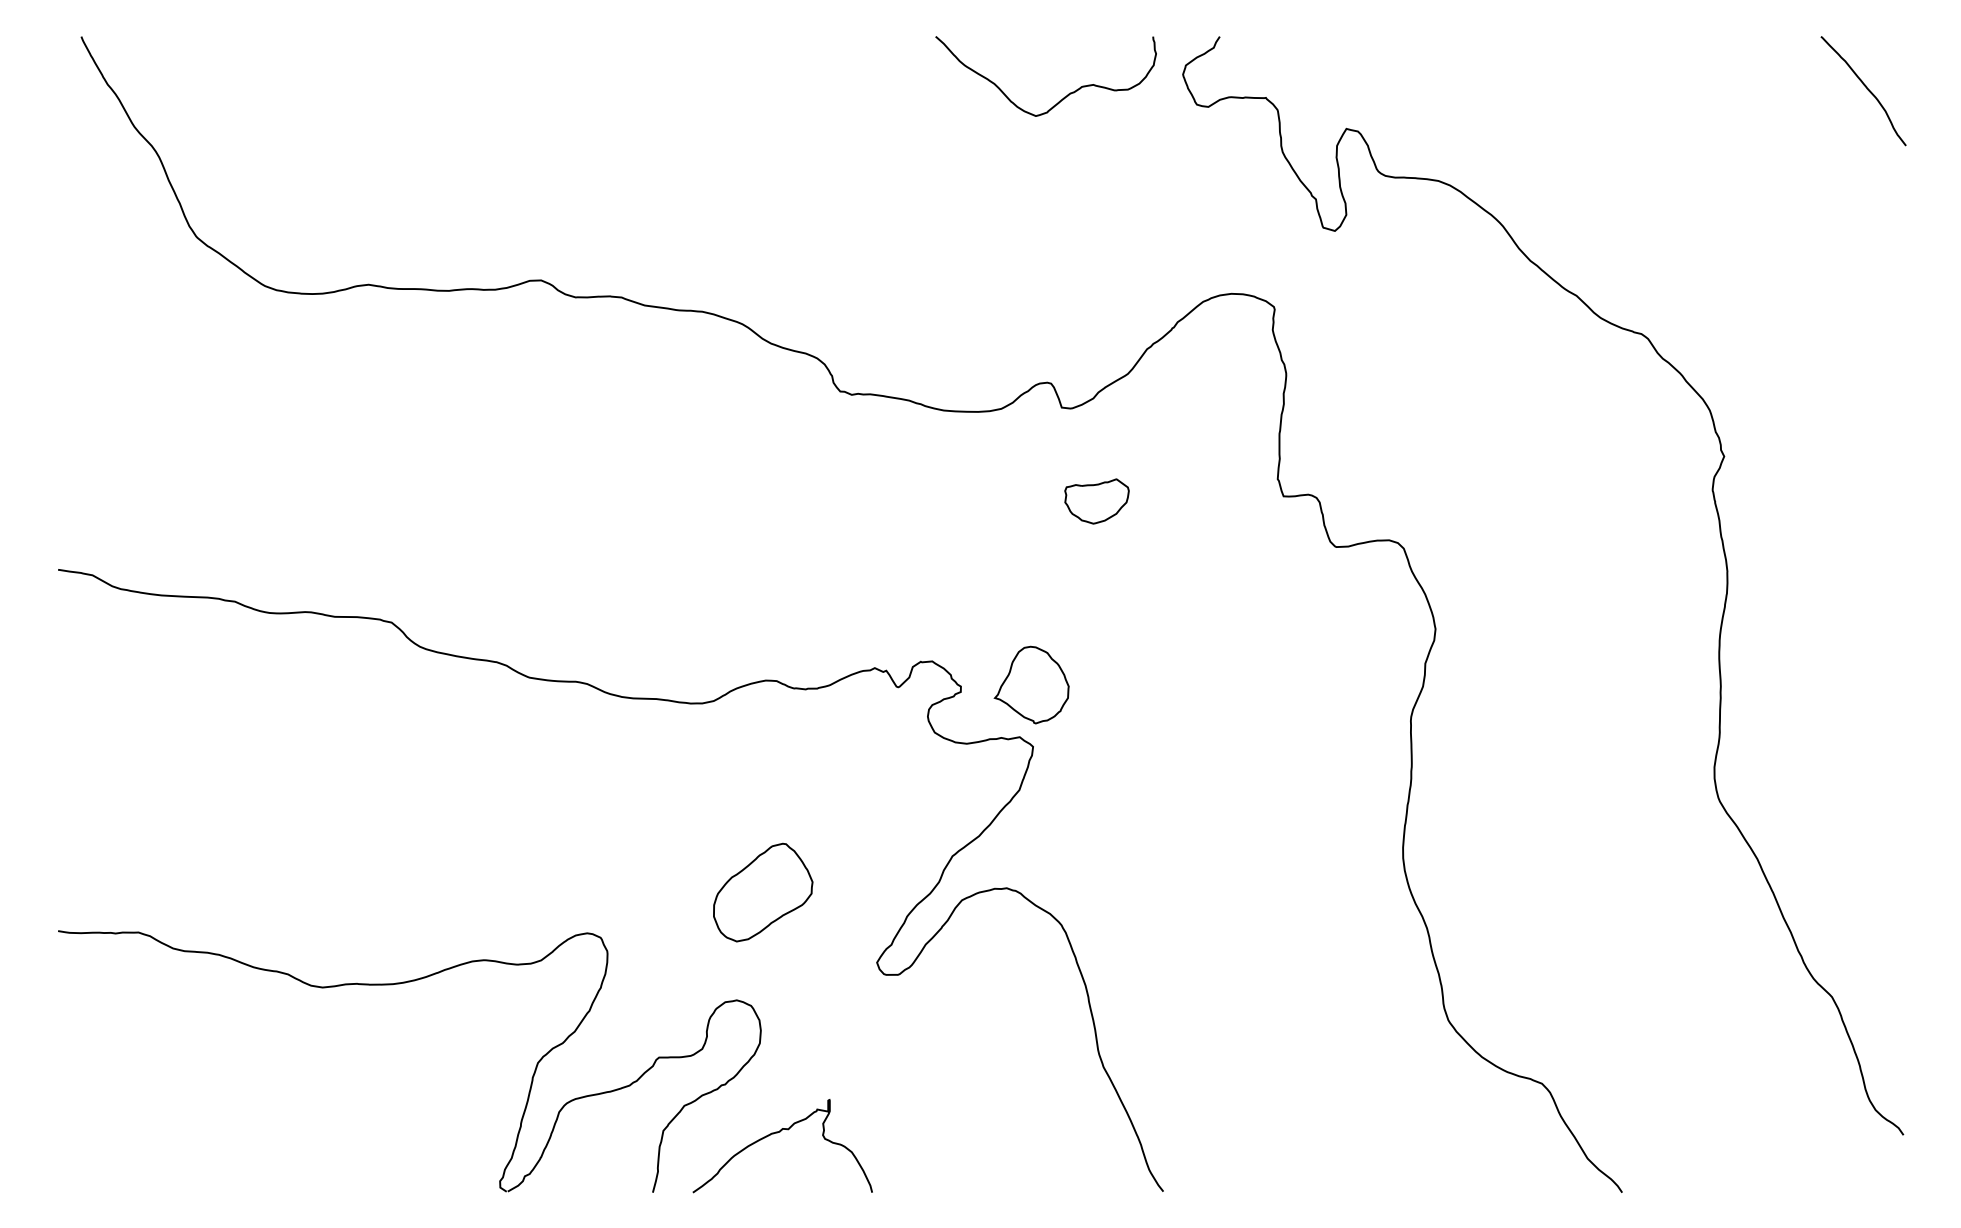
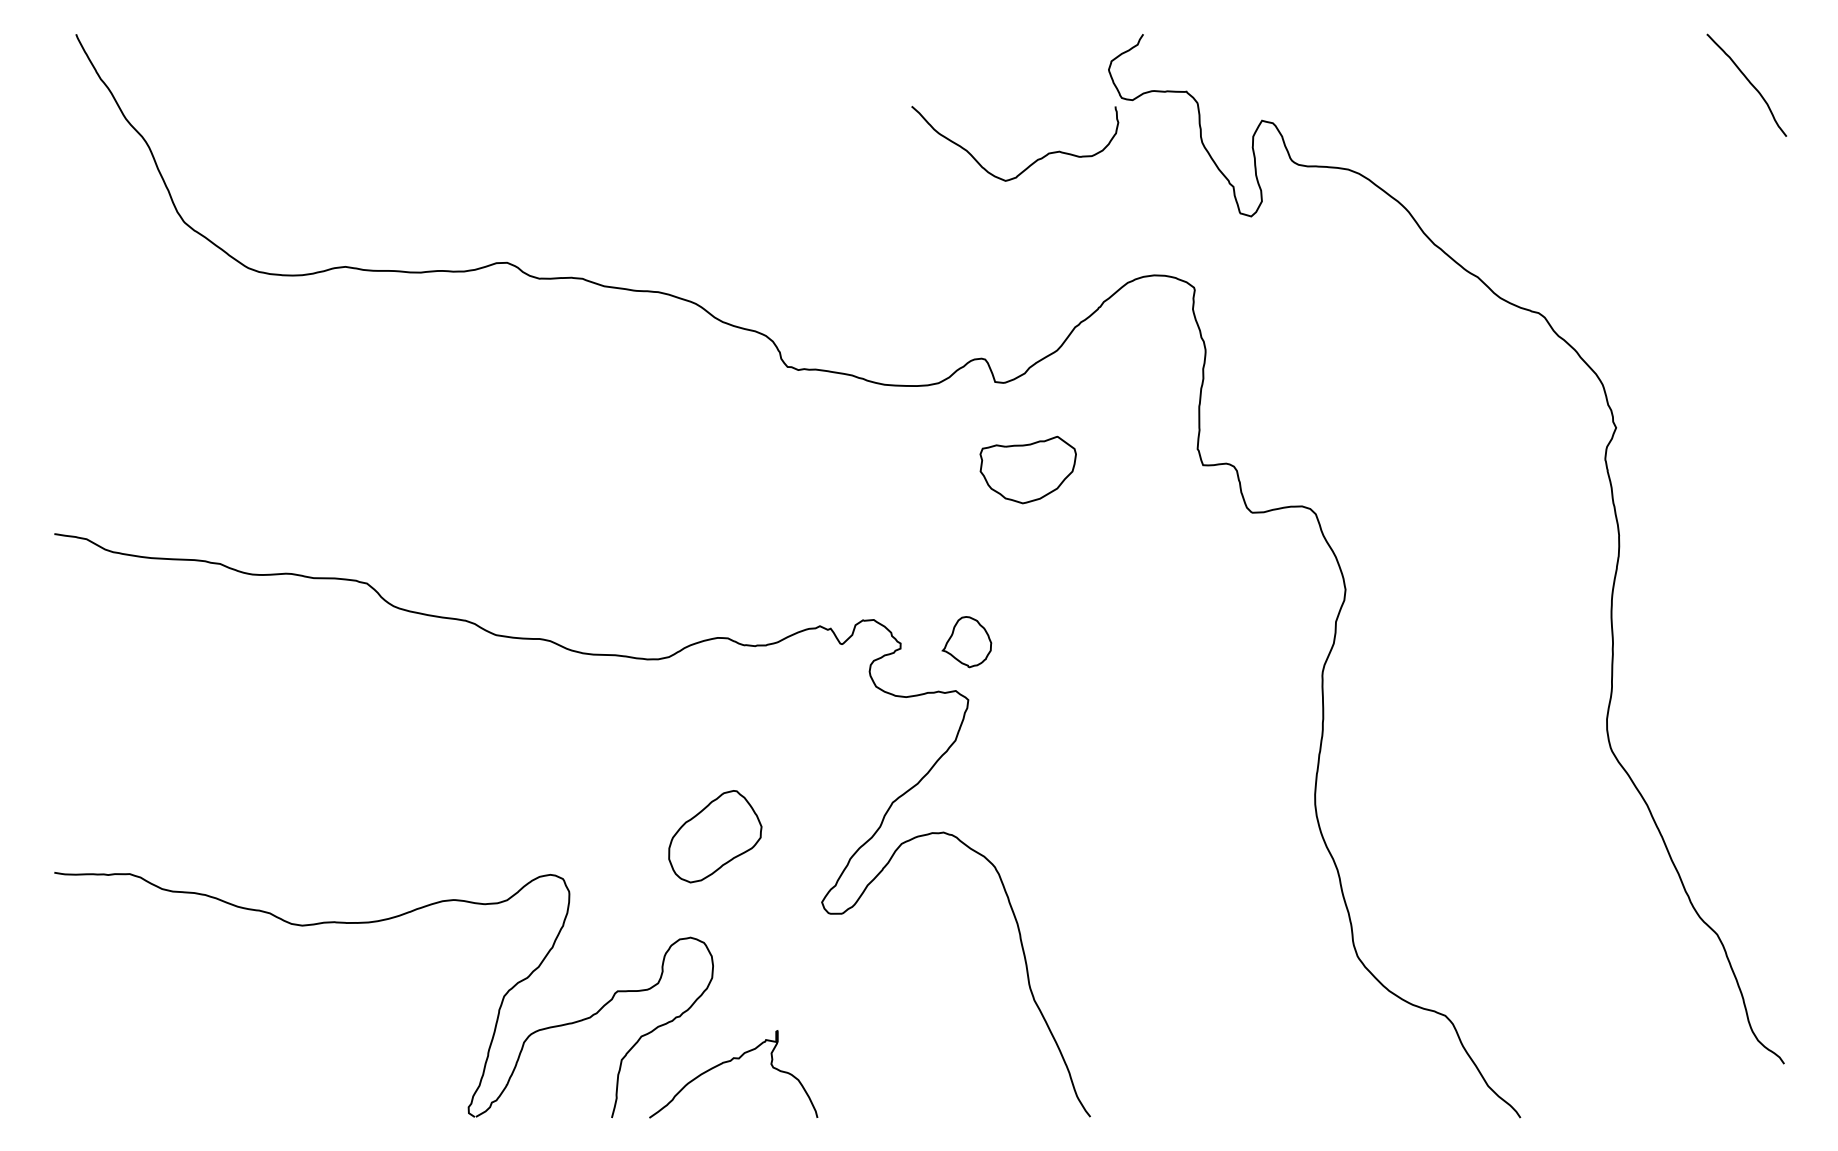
curve: (1064, 96) -> (1032, 162), moved
part: (1096, 501) -> (1027, 470), size x1.6
part: (1031, 684) -> (966, 641), size x0.7

